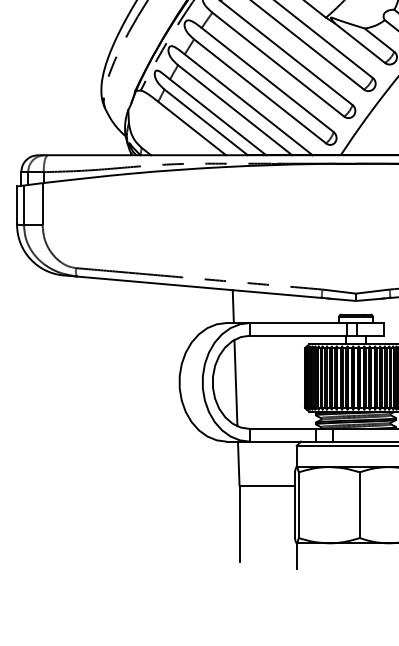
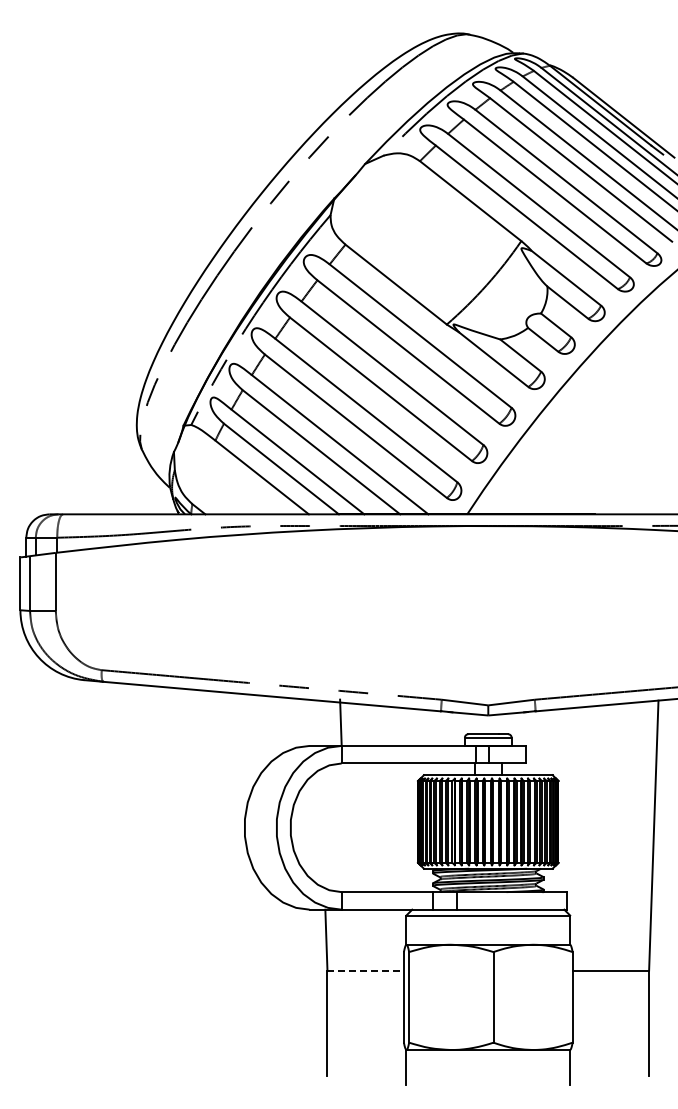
line: (233, 306) -> (340, 721), moved
line: (235, 382) -> (322, 828), removed
line: (267, 485) -> (366, 970), solid -> dashed

